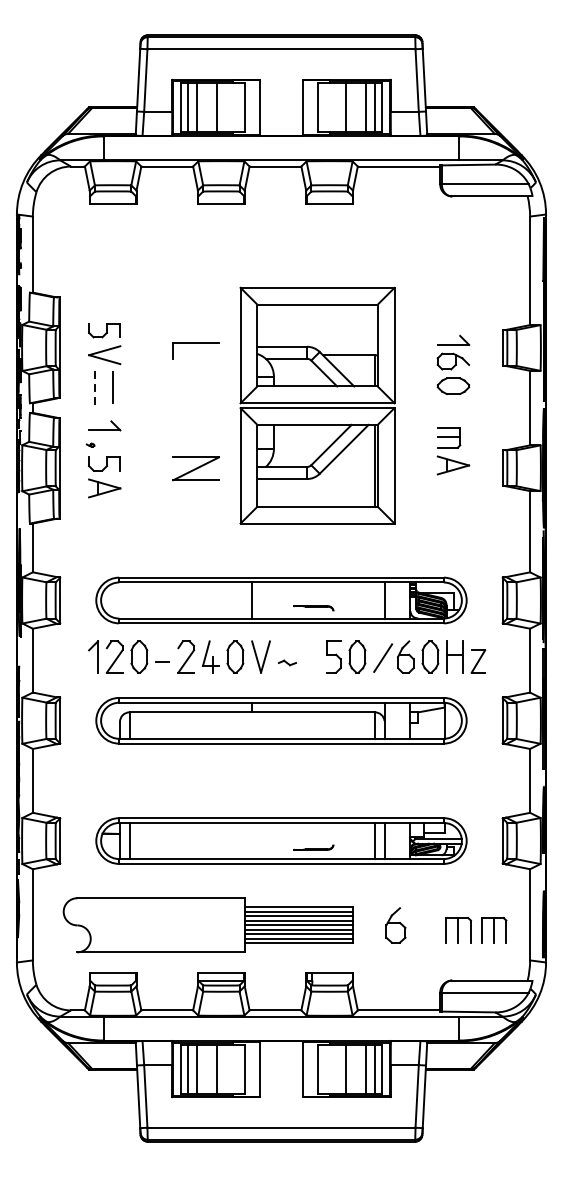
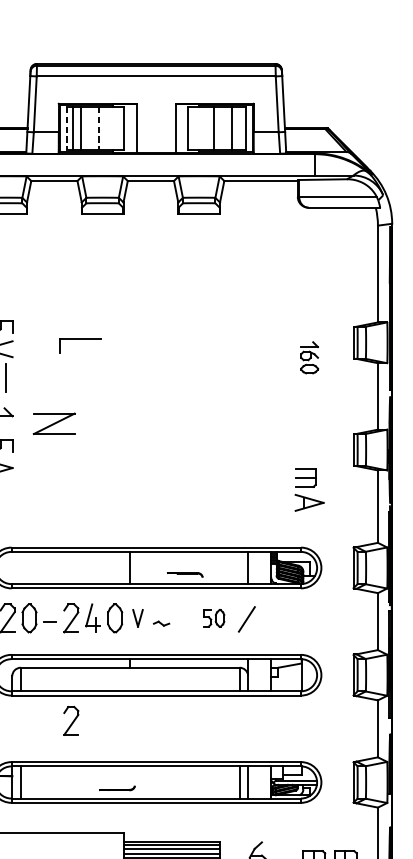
line: (181, 107) -> (67, 128), solid -> dashed
line: (217, 107) -> (99, 128), solid -> dashed
line: (374, 107) -> (239, 128), removed
part: (453, 364) -> (309, 357), size x0.6
part: (317, 405) -> (188, 394), removed
part: (453, 451) -> (309, 490), moved
part: (195, 468) -> (53, 423), moved
part: (260, 656) -> (137, 617), size x0.6
part: (346, 656) -> (214, 617), size x0.6
part: (441, 656) -> (298, 617), removed
part: (186, 771) -> (71, 720), added
part: (313, 847) -> (117, 788), moved

